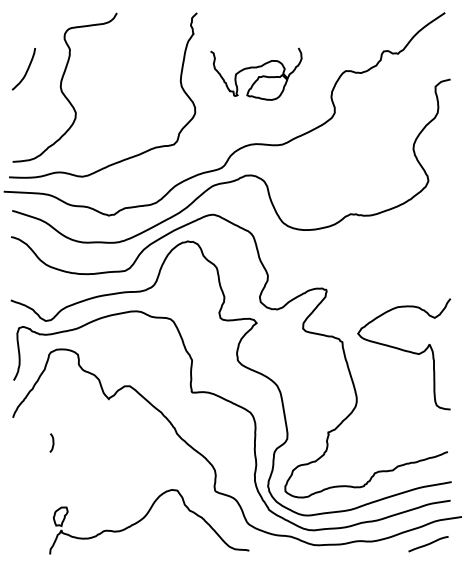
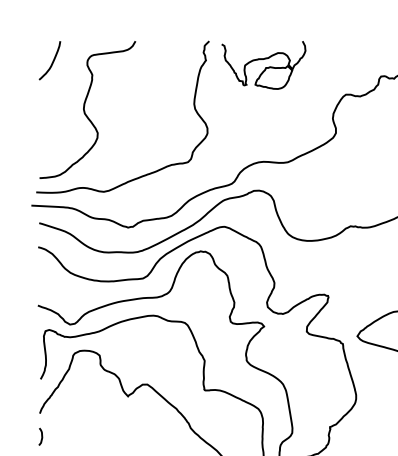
curve: (26, 69) -> (52, 60), moved
part: (256, 73) -> (263, 64), moved
curve: (52, 442) -> (41, 436), moved

